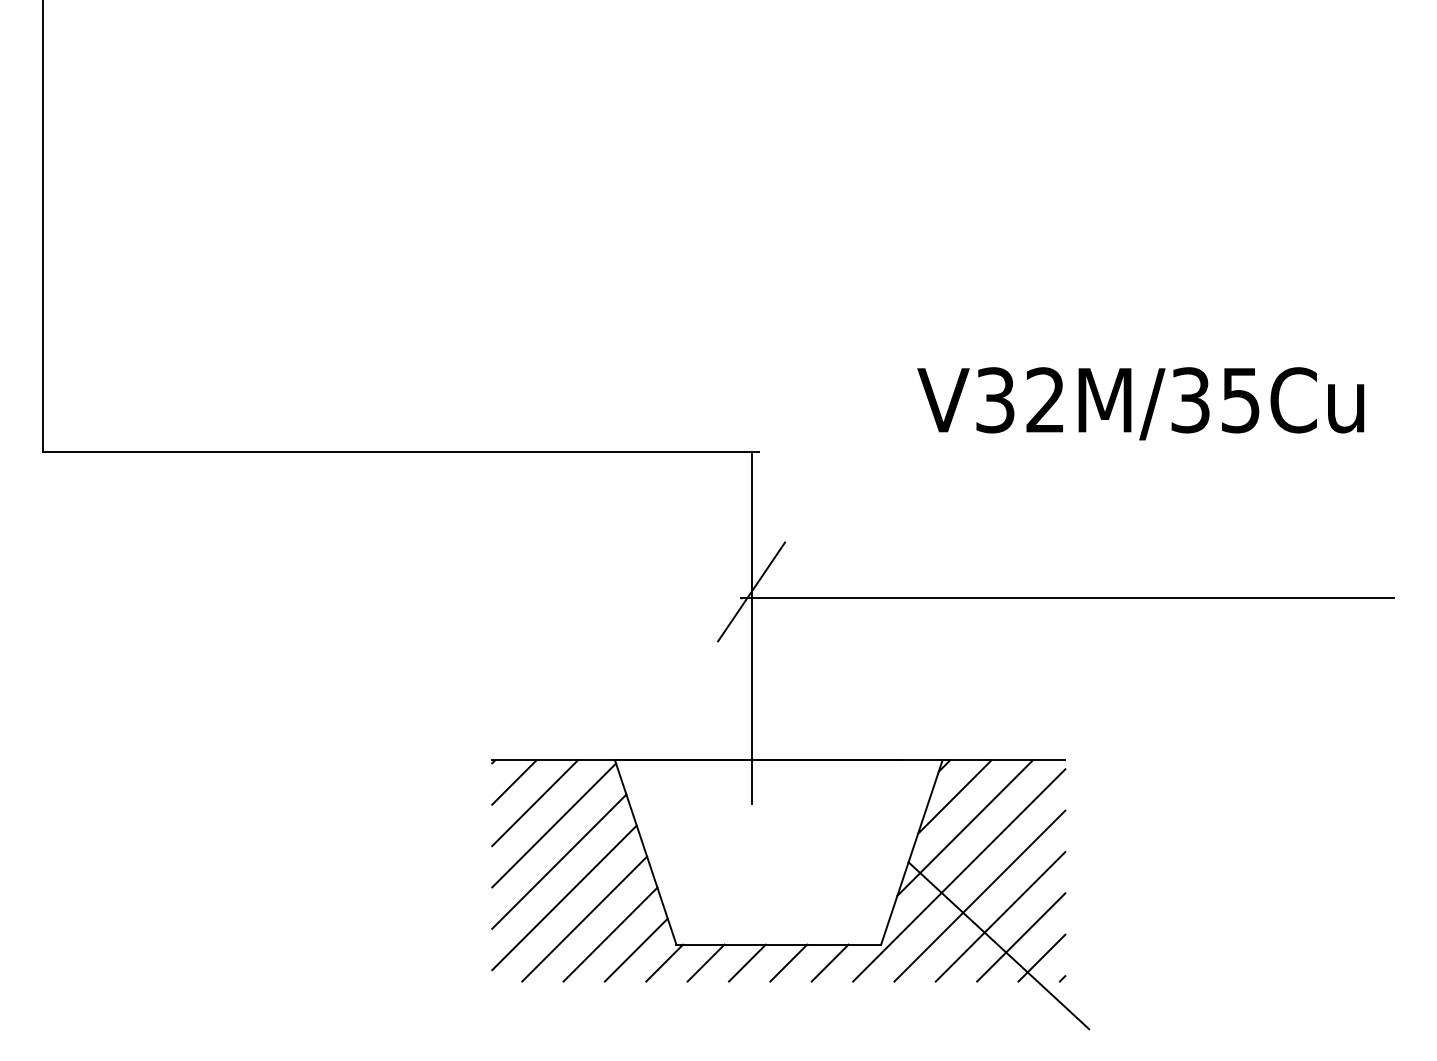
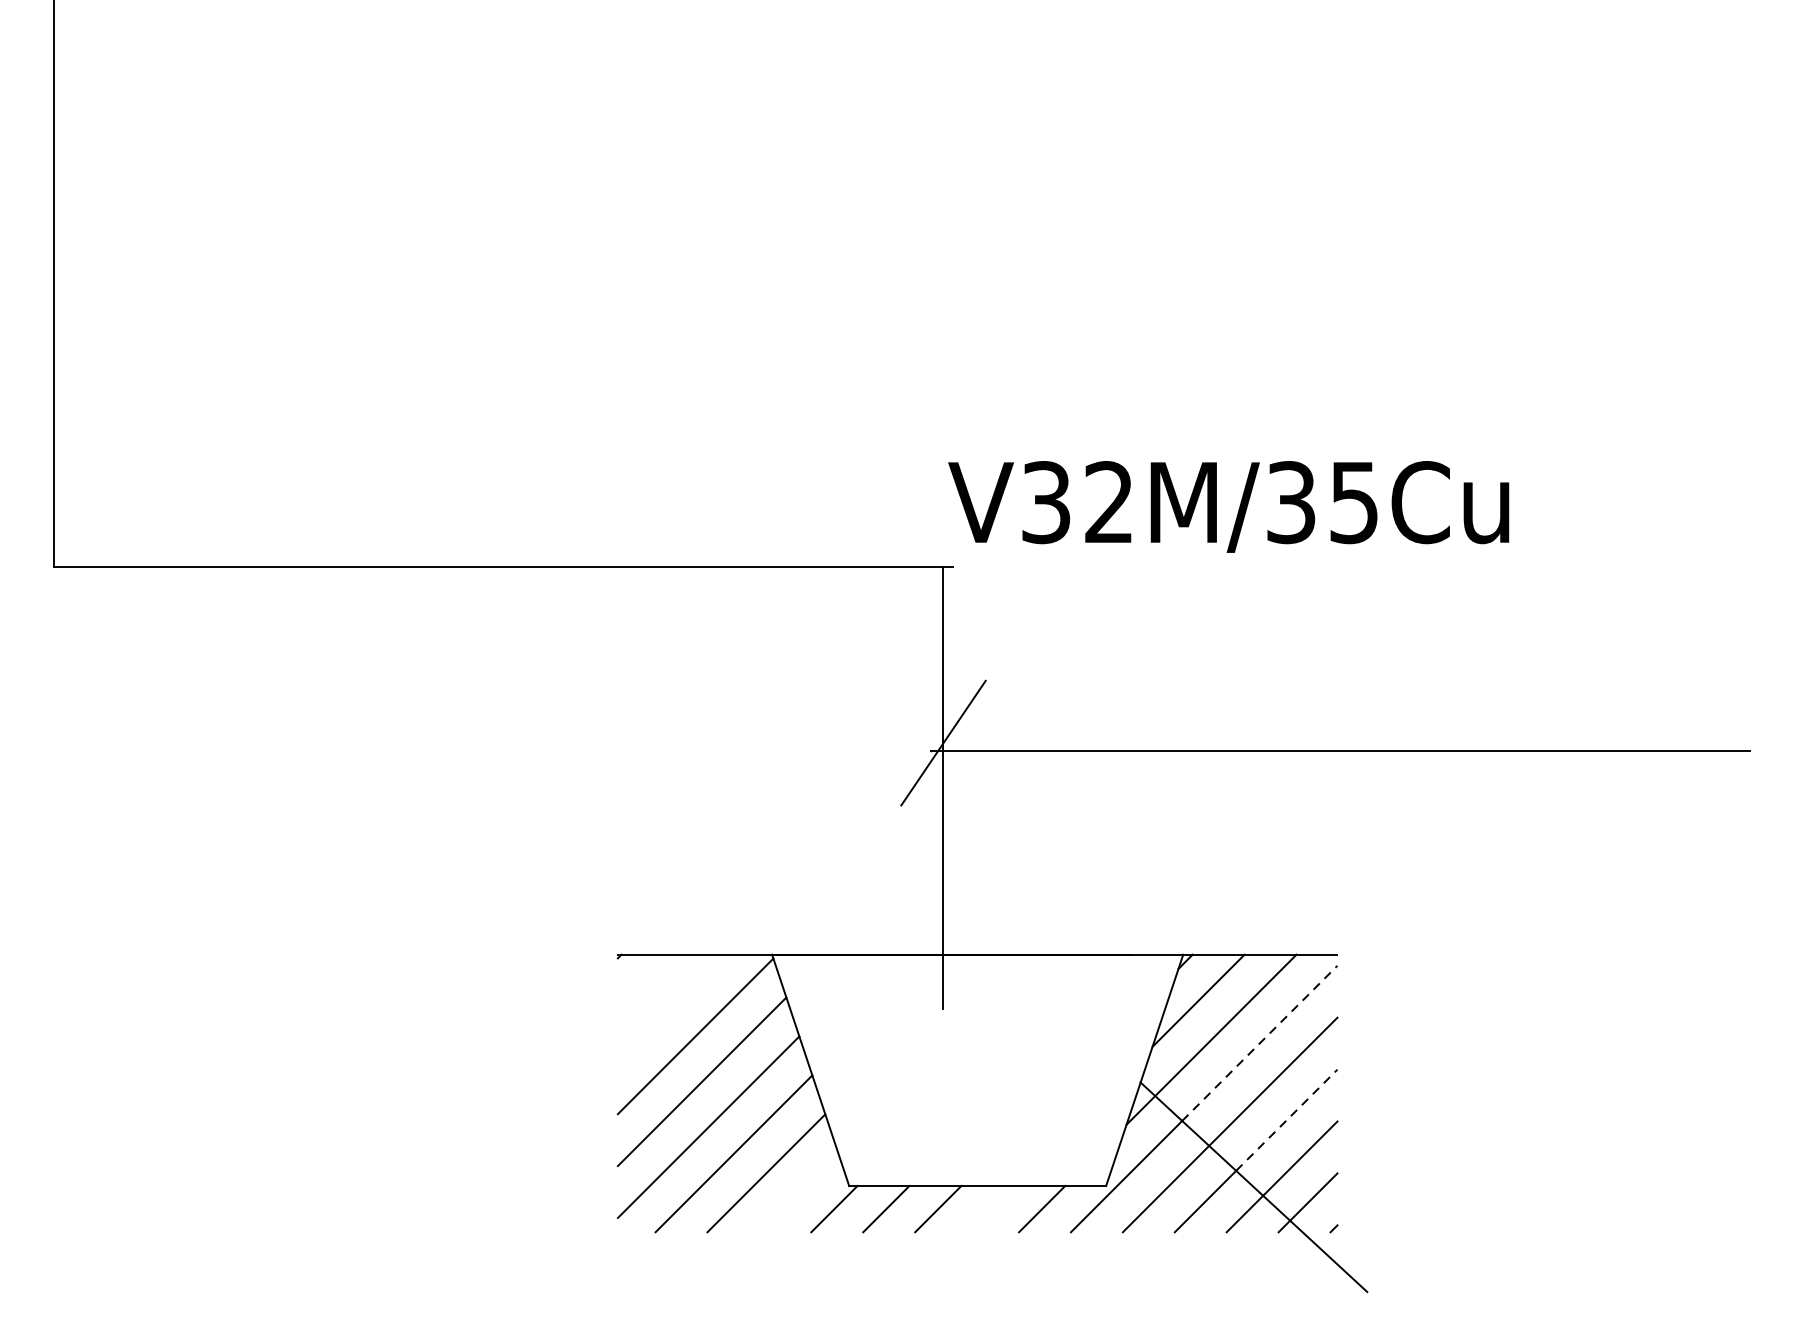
text: (1140, 403) -> (1228, 506), moved
line: (514, 782) -> (645, 982), removed
line: (534, 803) -> (671, 1008), removed
line: (1003, 830) -> (1259, 1042), solid -> dashed
line: (1025, 891) -> (1287, 1119), solid -> dashed
line: (635, 949) -> (797, 1192), removed
line: (788, 962) -> (989, 1208), removed

